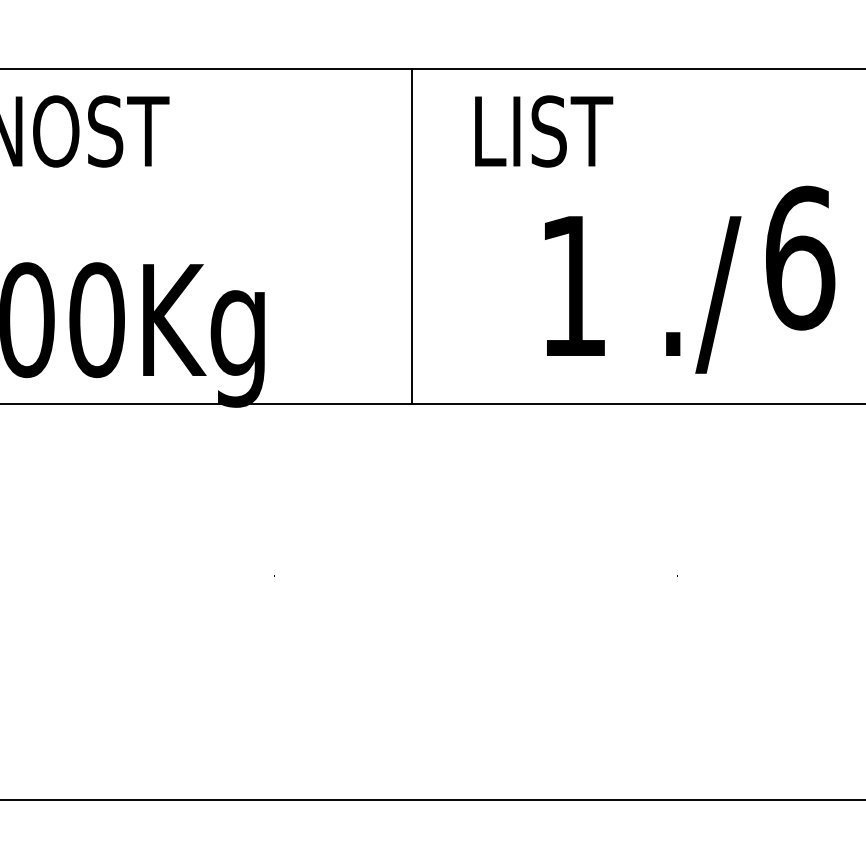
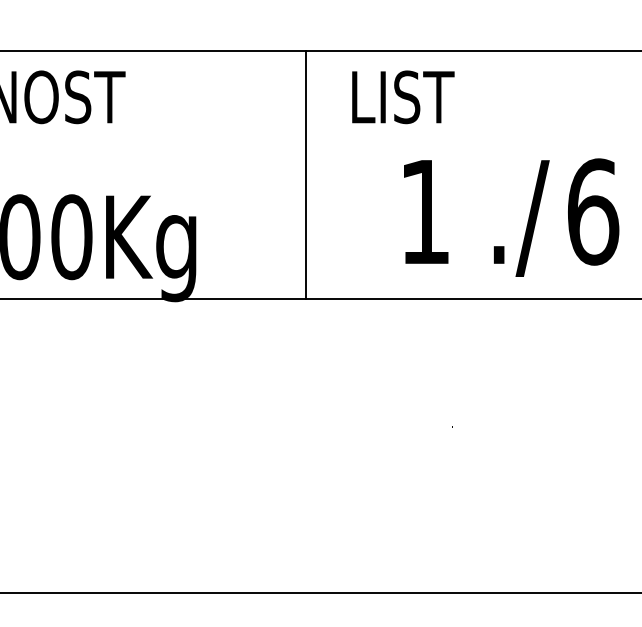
text: (800, 257) -> (593, 211), moved

